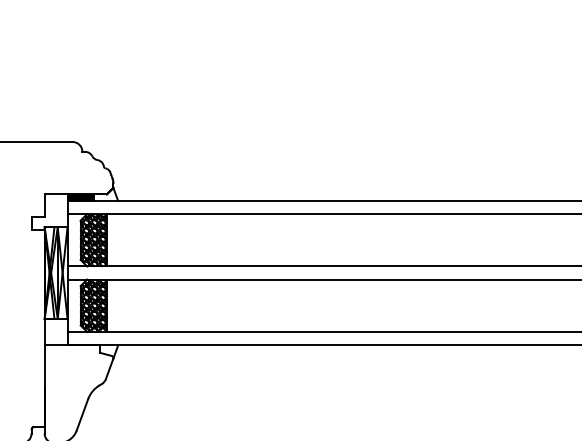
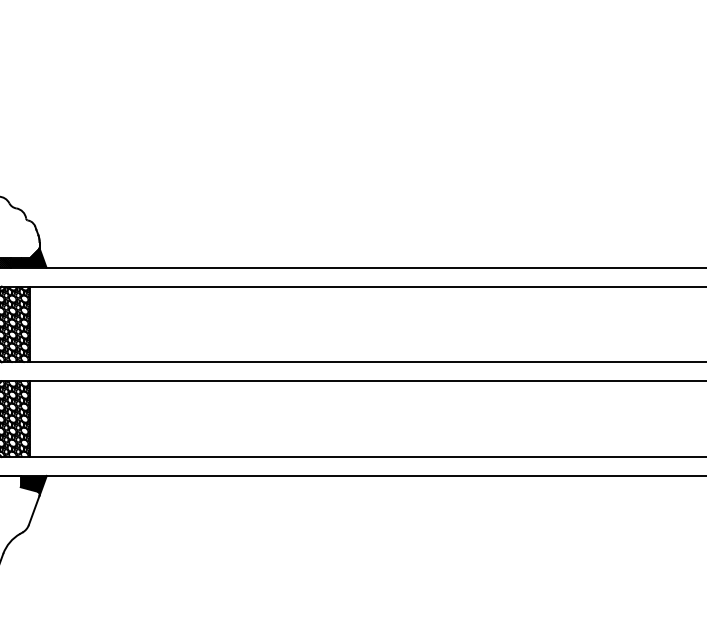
fill: (105, 193) -> (28, 256), added
fill: (109, 351) -> (34, 485), added

